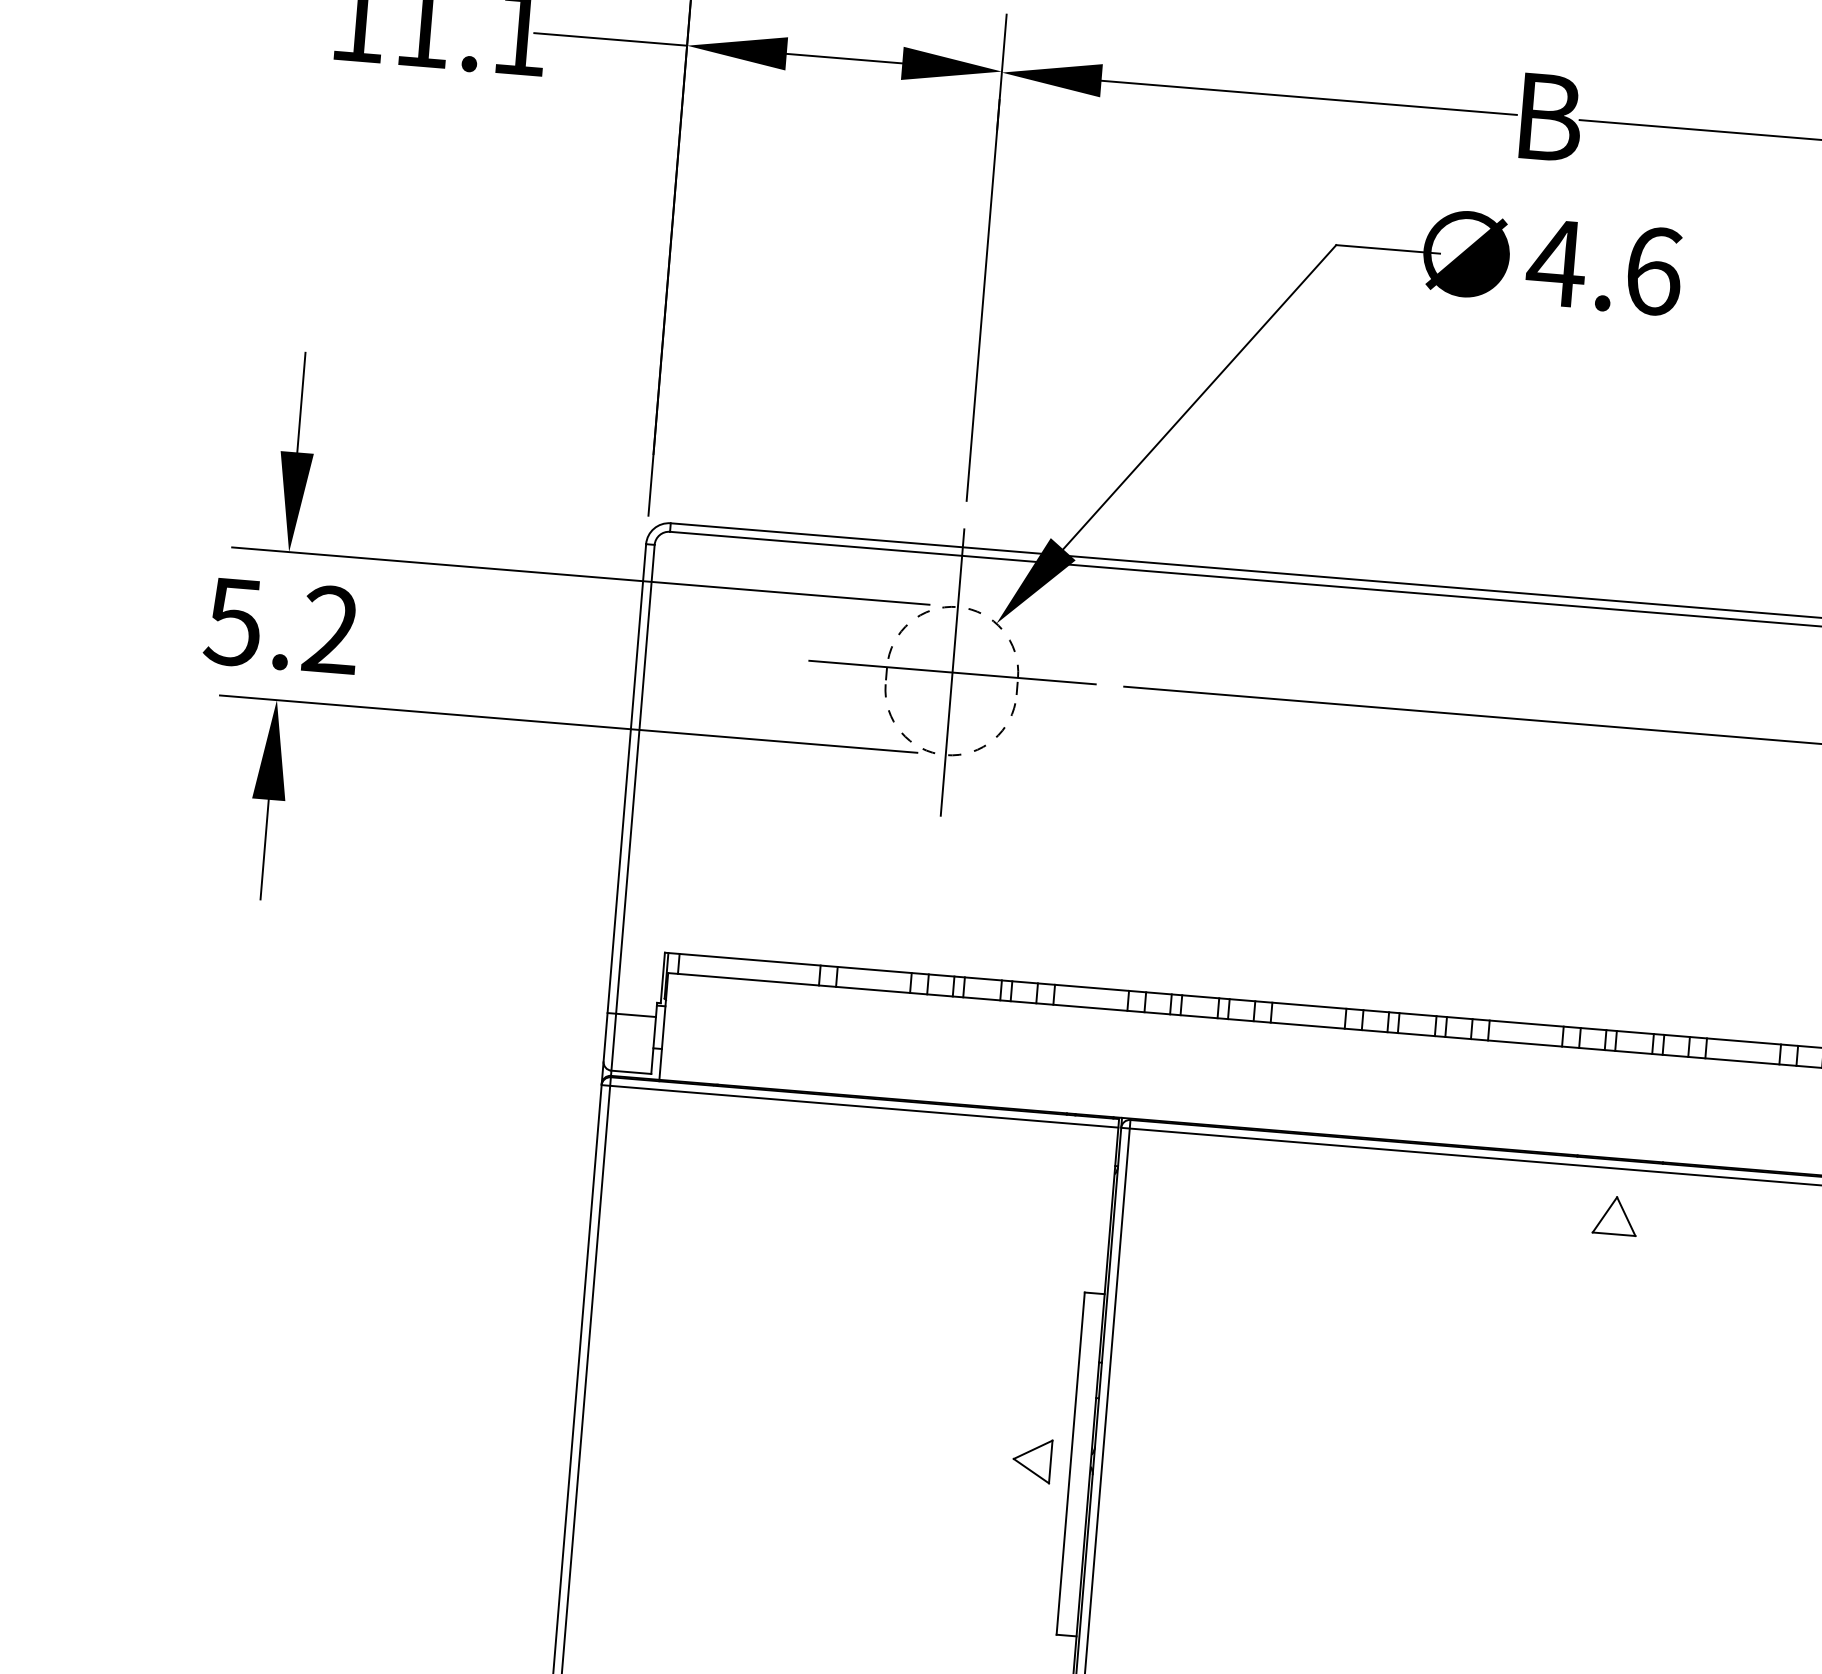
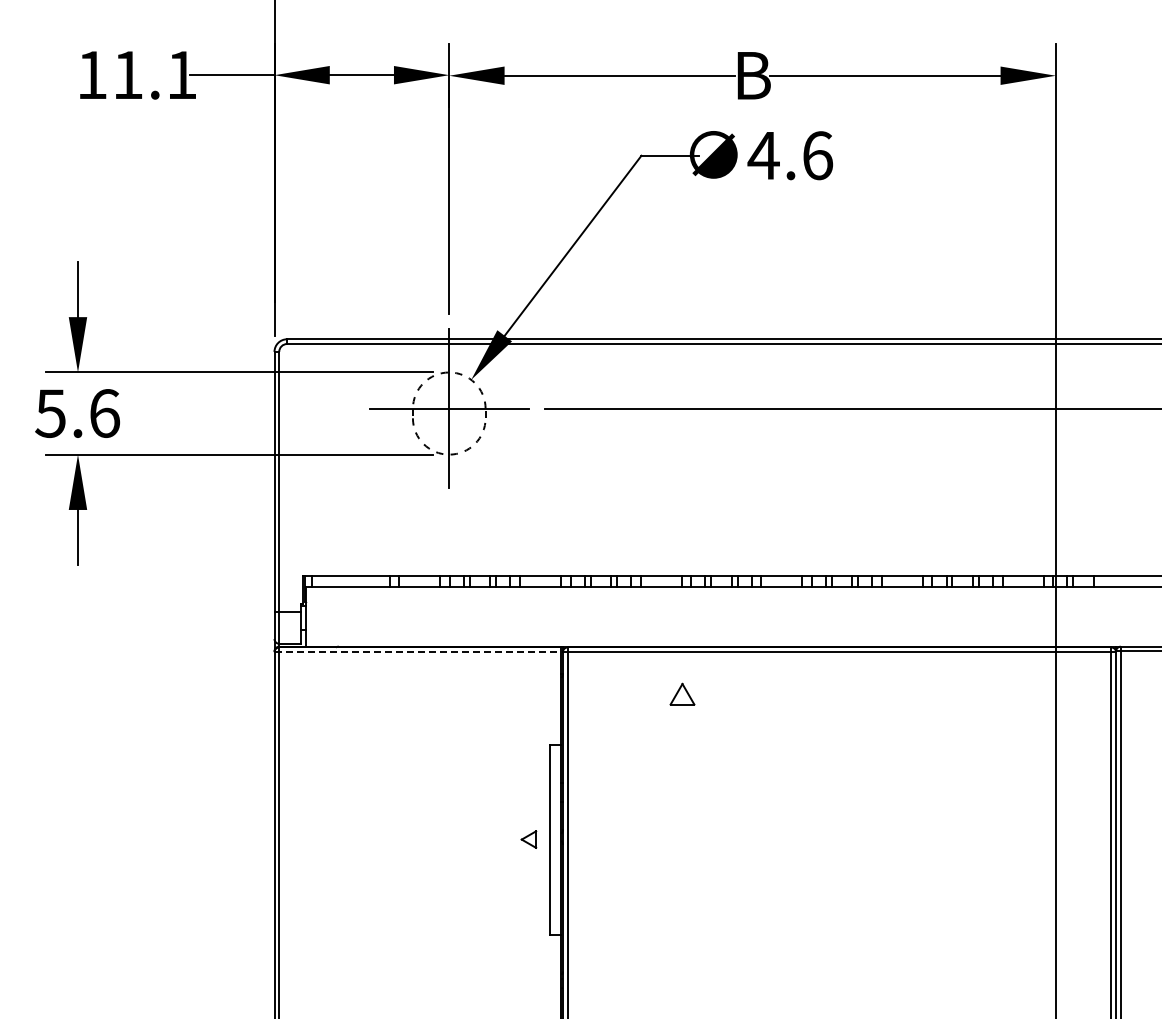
text: (330, 629) -> (104, 413), 5.2 -> 5.6
line: (861, 1106) -> (418, 652), solid -> dashed
part: (1615, 1214) -> (682, 693), moved
part: (1031, 1460) -> (528, 839), size x0.7

